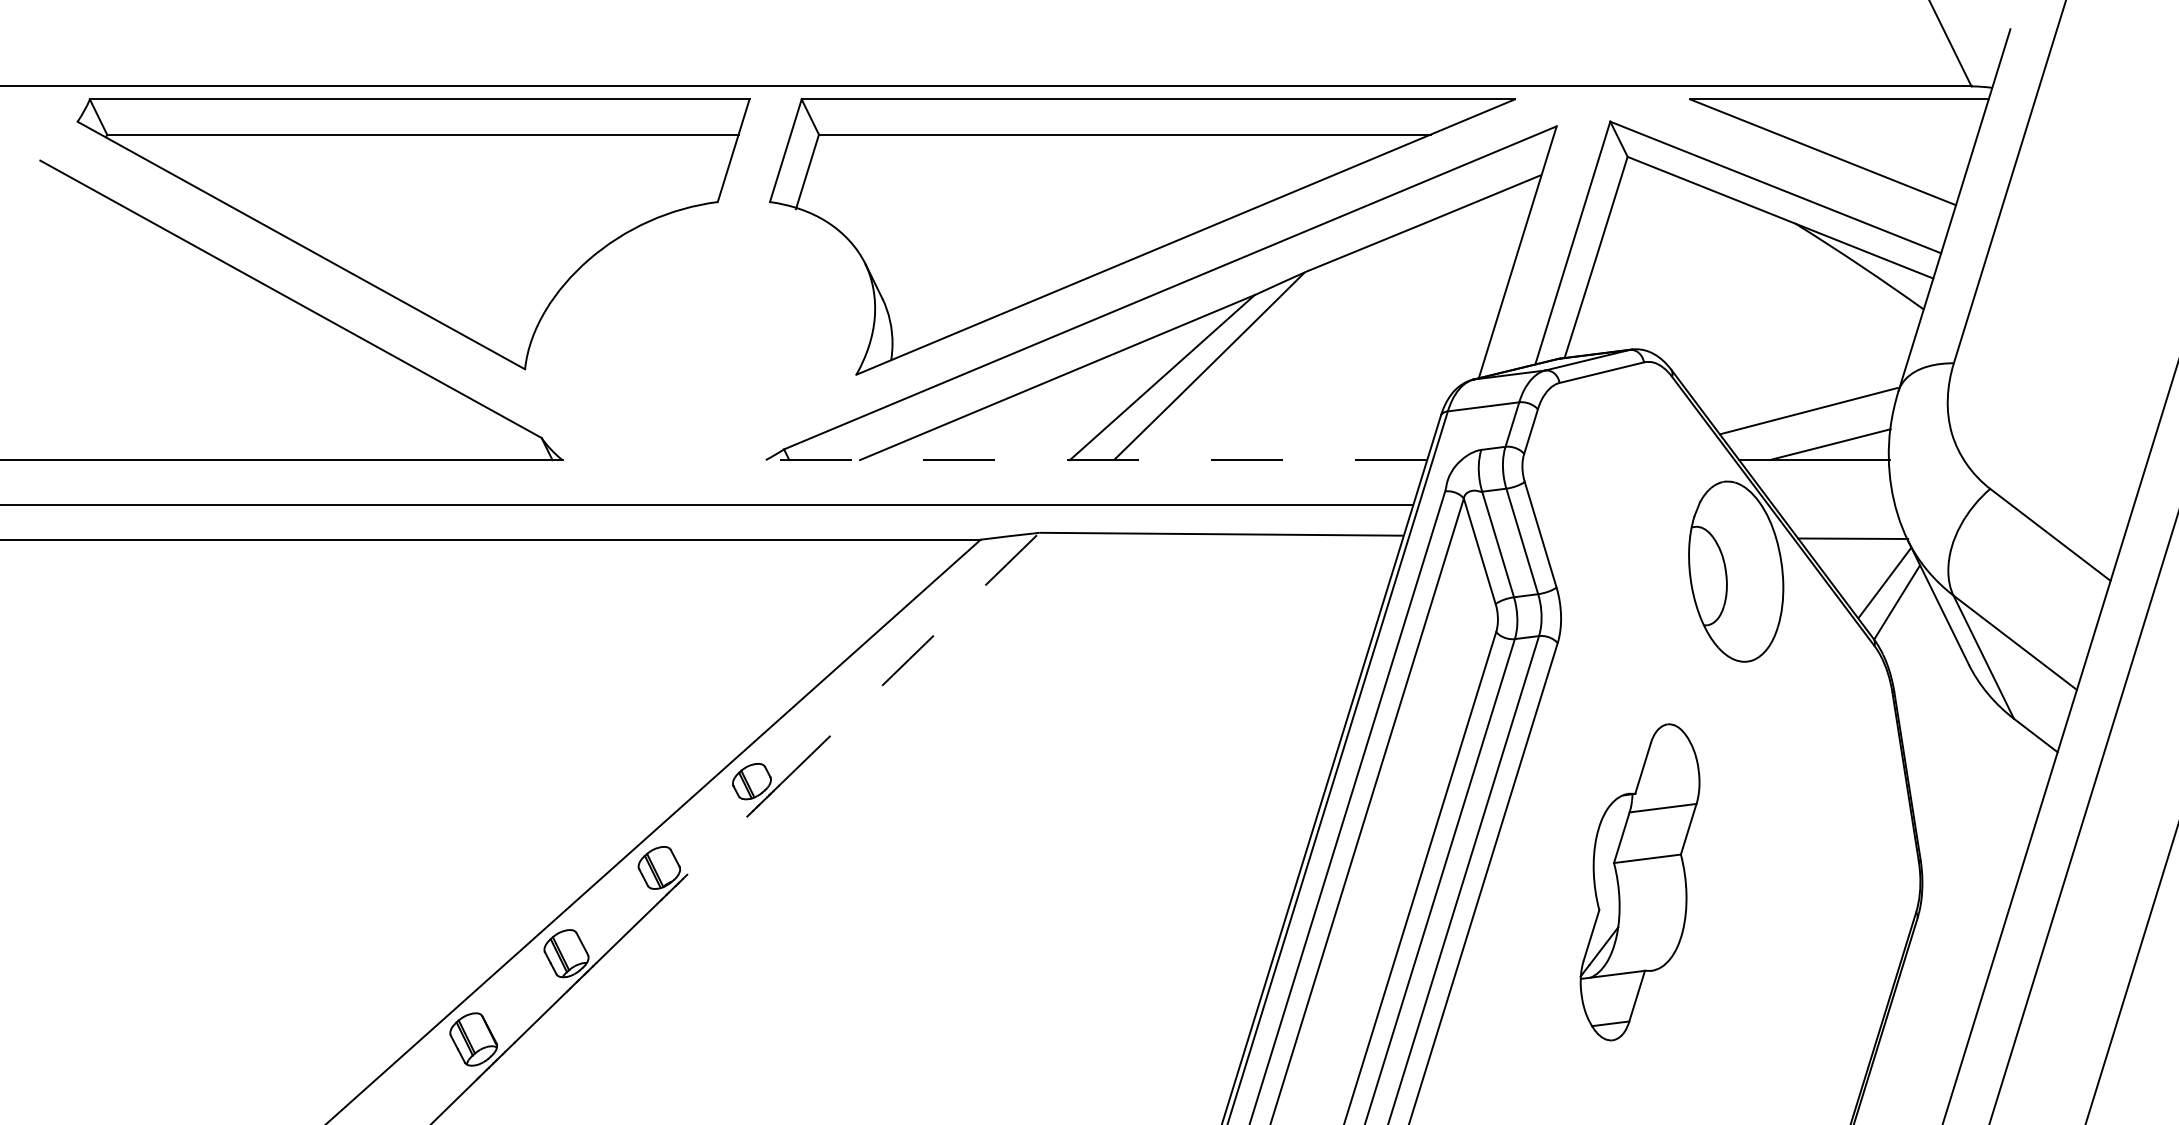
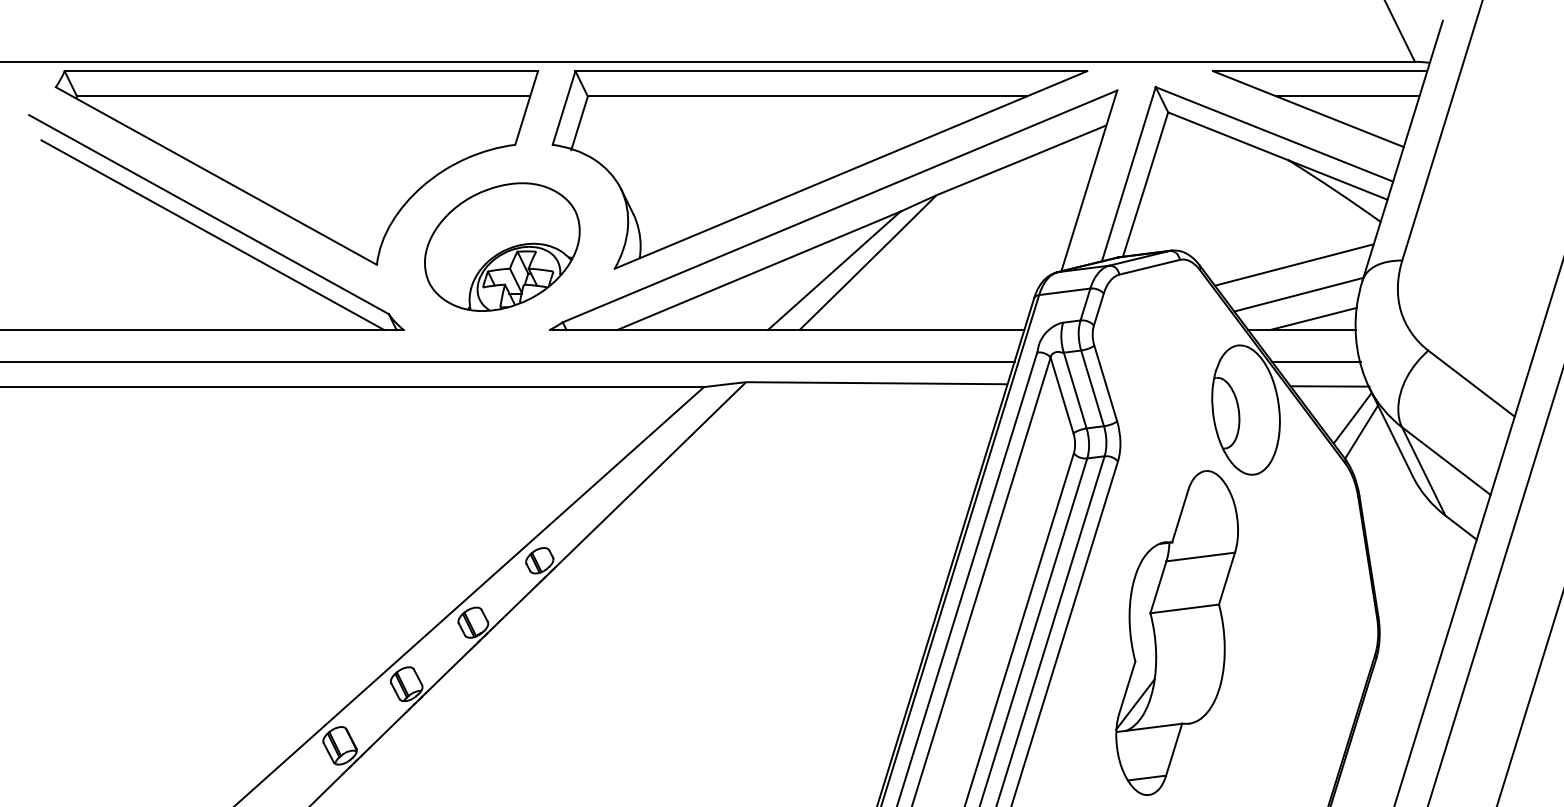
line: (1877, 134) -> (1347, 96), added
line: (295, 328) -> (212, 235), added
part: (700, 343) -> (502, 246), added
line: (1802, 368) -> (1293, 264), added
line: (1095, 460) -> (786, 330), dashed -> solid
line: (1834, 503) -> (1316, 361), added
arc: (909, 660) -> (652, 473), dashed -> solid
line: (716, 845) -> (514, 606), added
part: (1639, 881) -> (1176, 632), size x1.43

